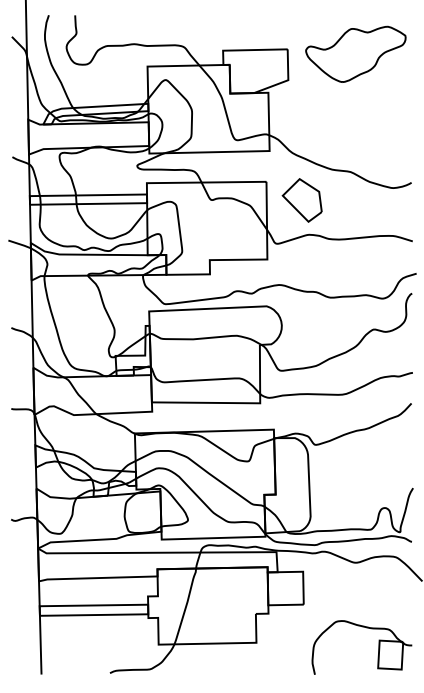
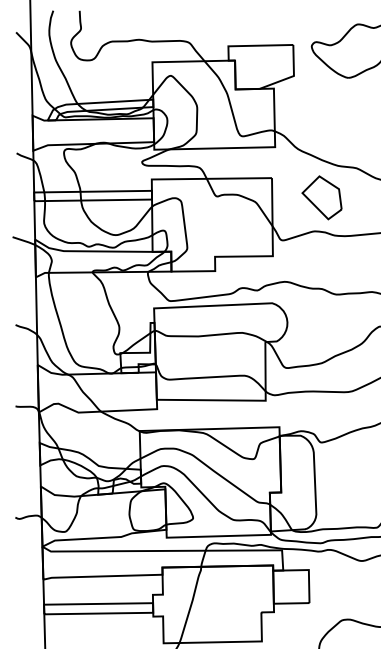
part: (301, 200) -> (321, 197), moved

